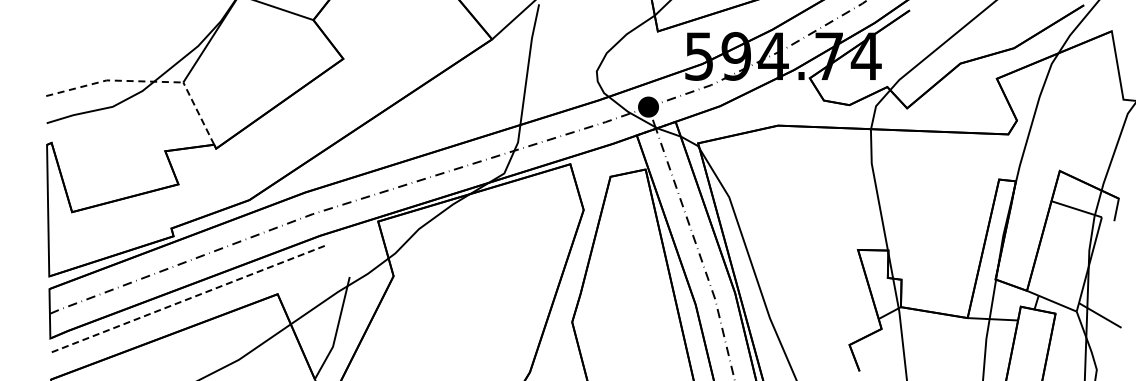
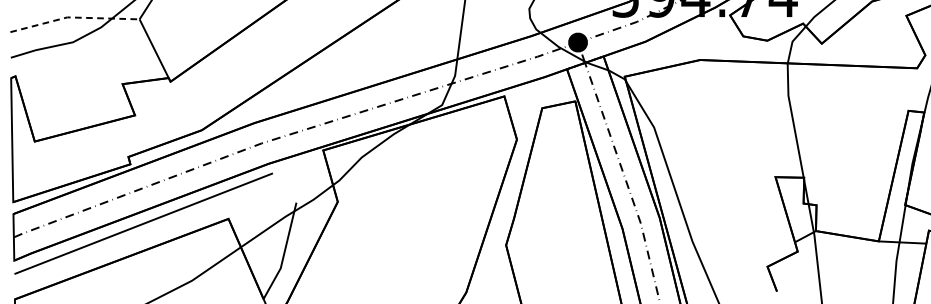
line: (198, 113) -> (153, 48), dashed -> solid
line: (187, 299) -> (143, 223), dashed -> solid

